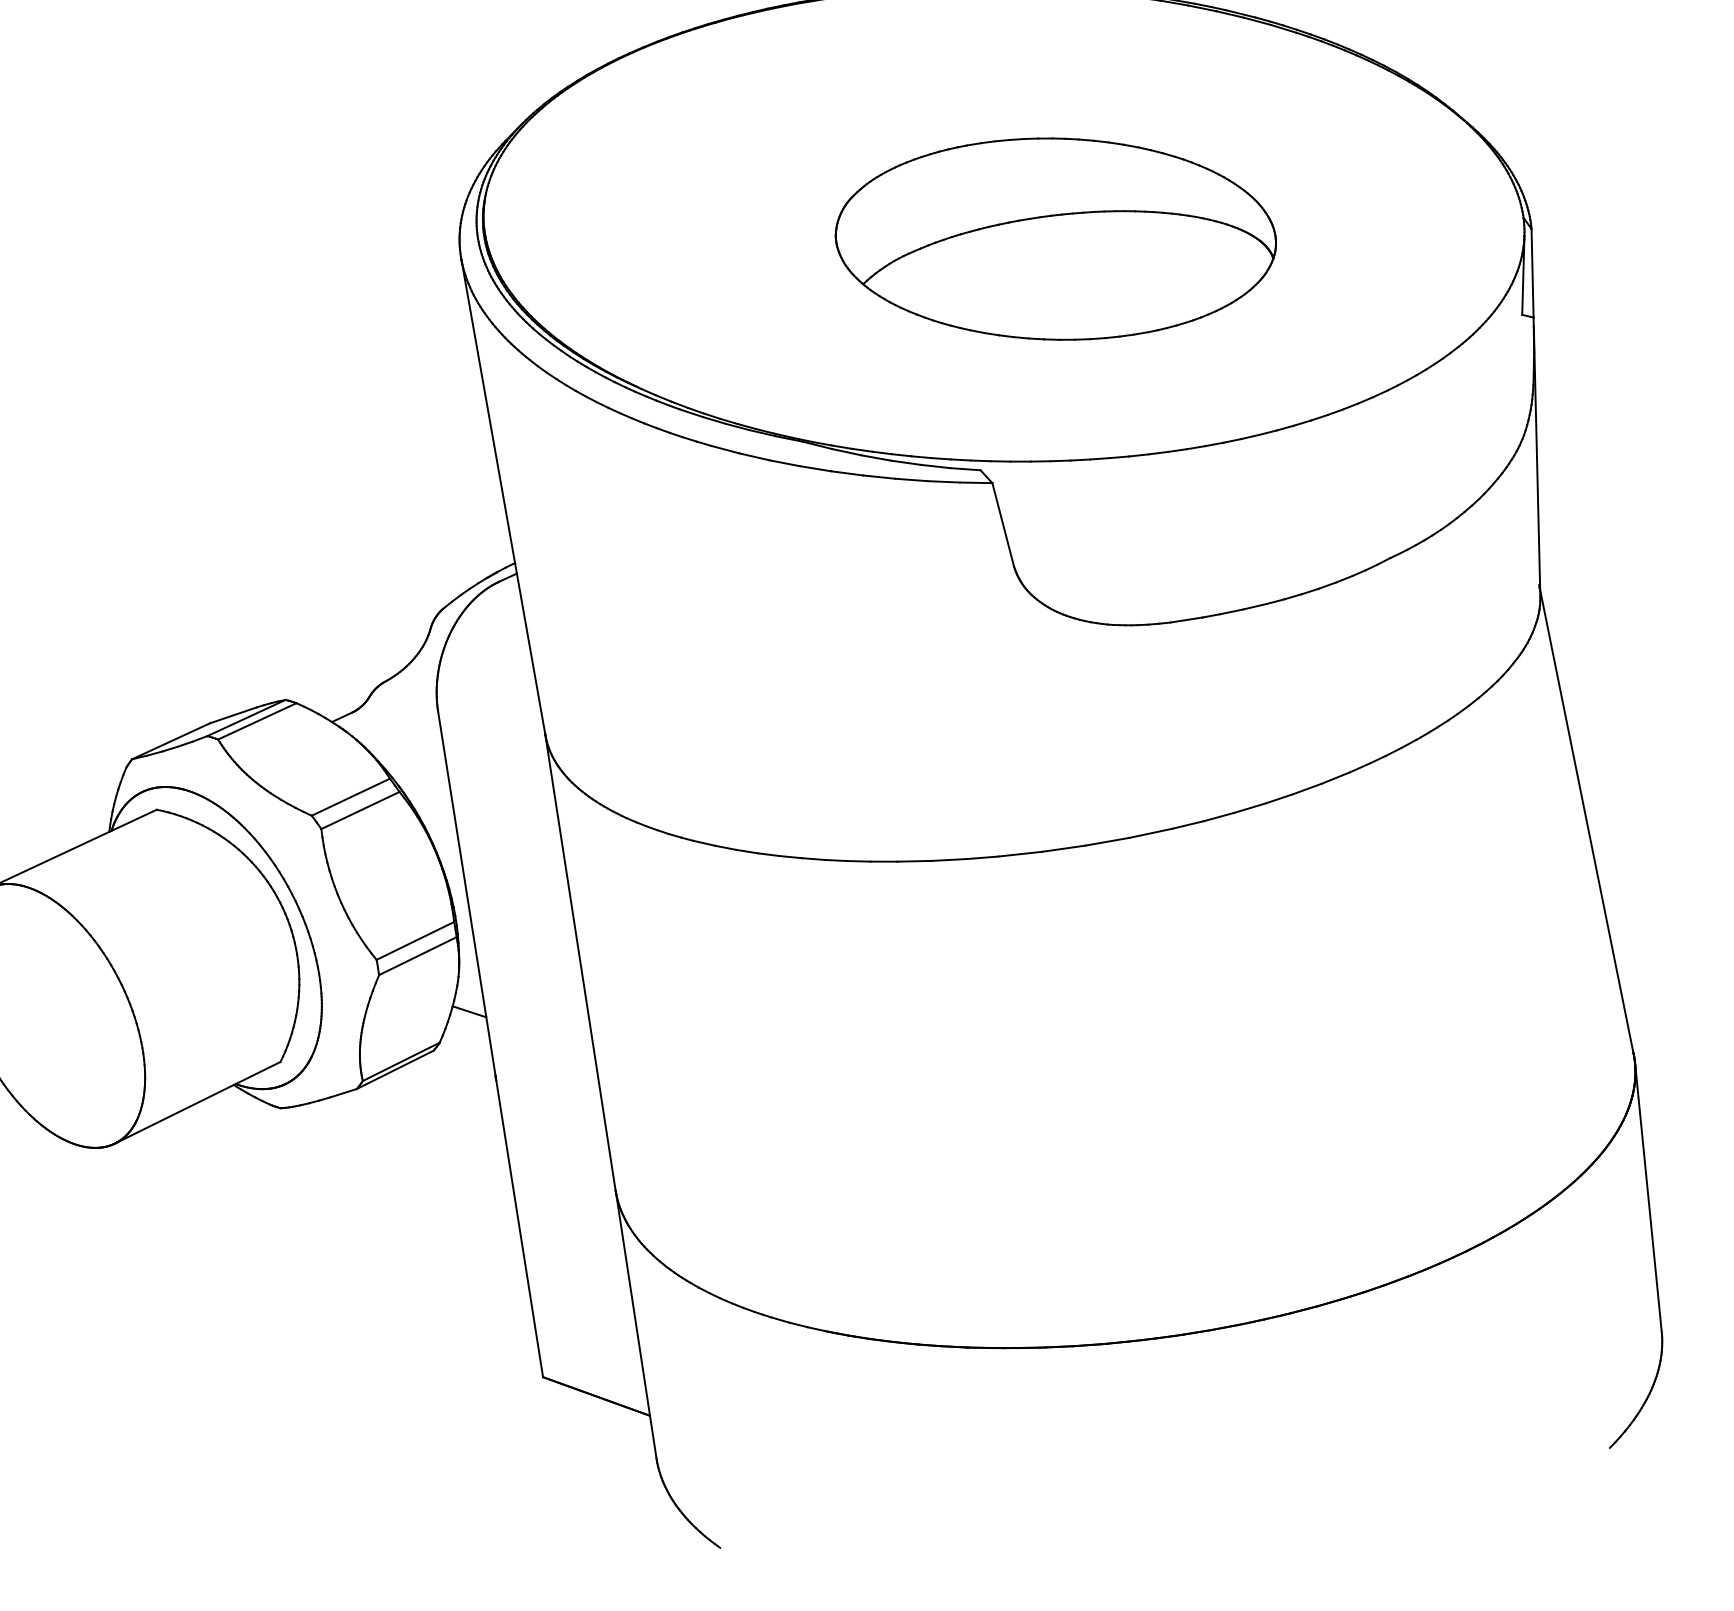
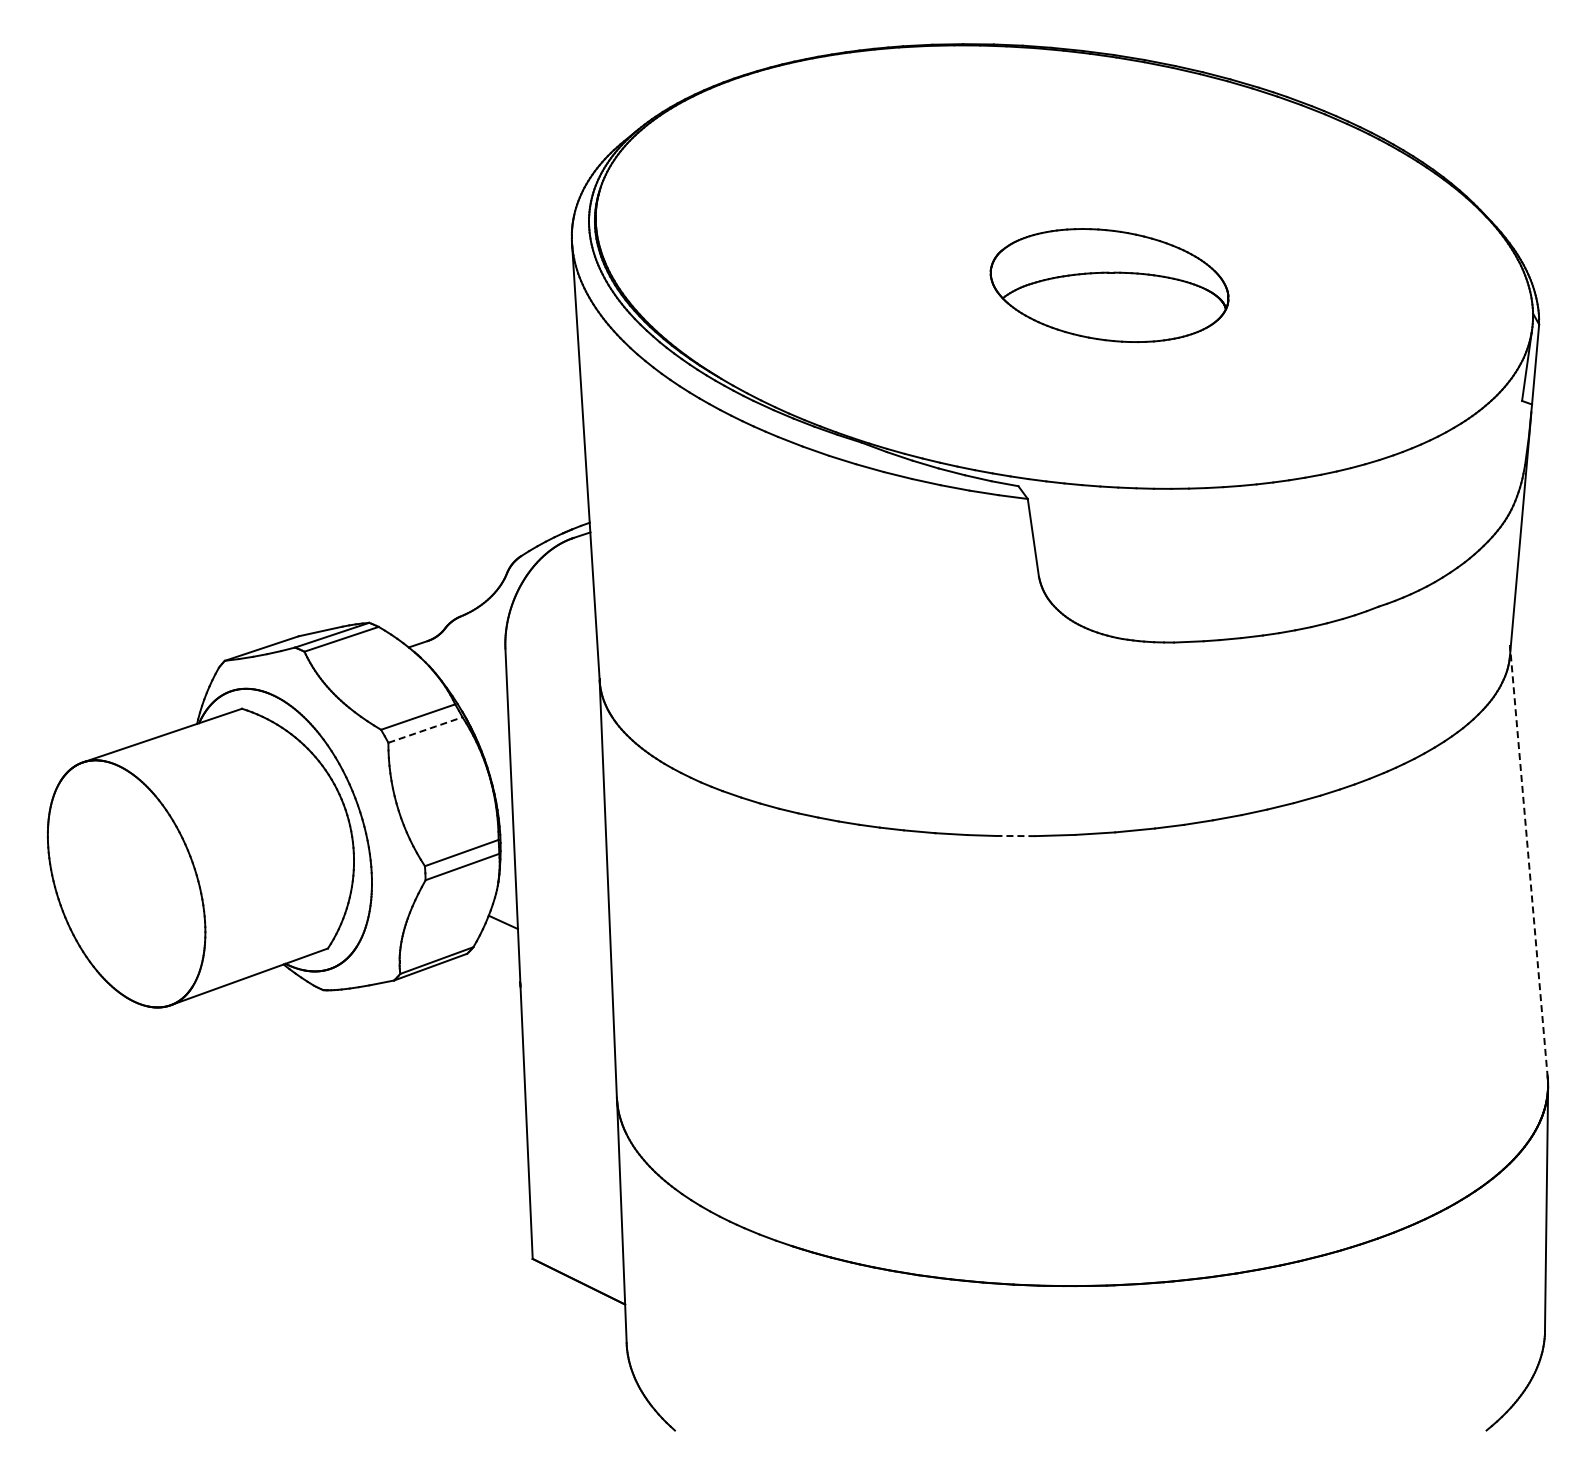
part: (1055, 239) -> (1109, 285), size x0.6
line: (360, 809) -> (425, 729), solid -> dashed
line: (1587, 821) -> (1529, 863), solid -> dashed
line: (1020, 854) -> (1015, 836), solid -> dashed

